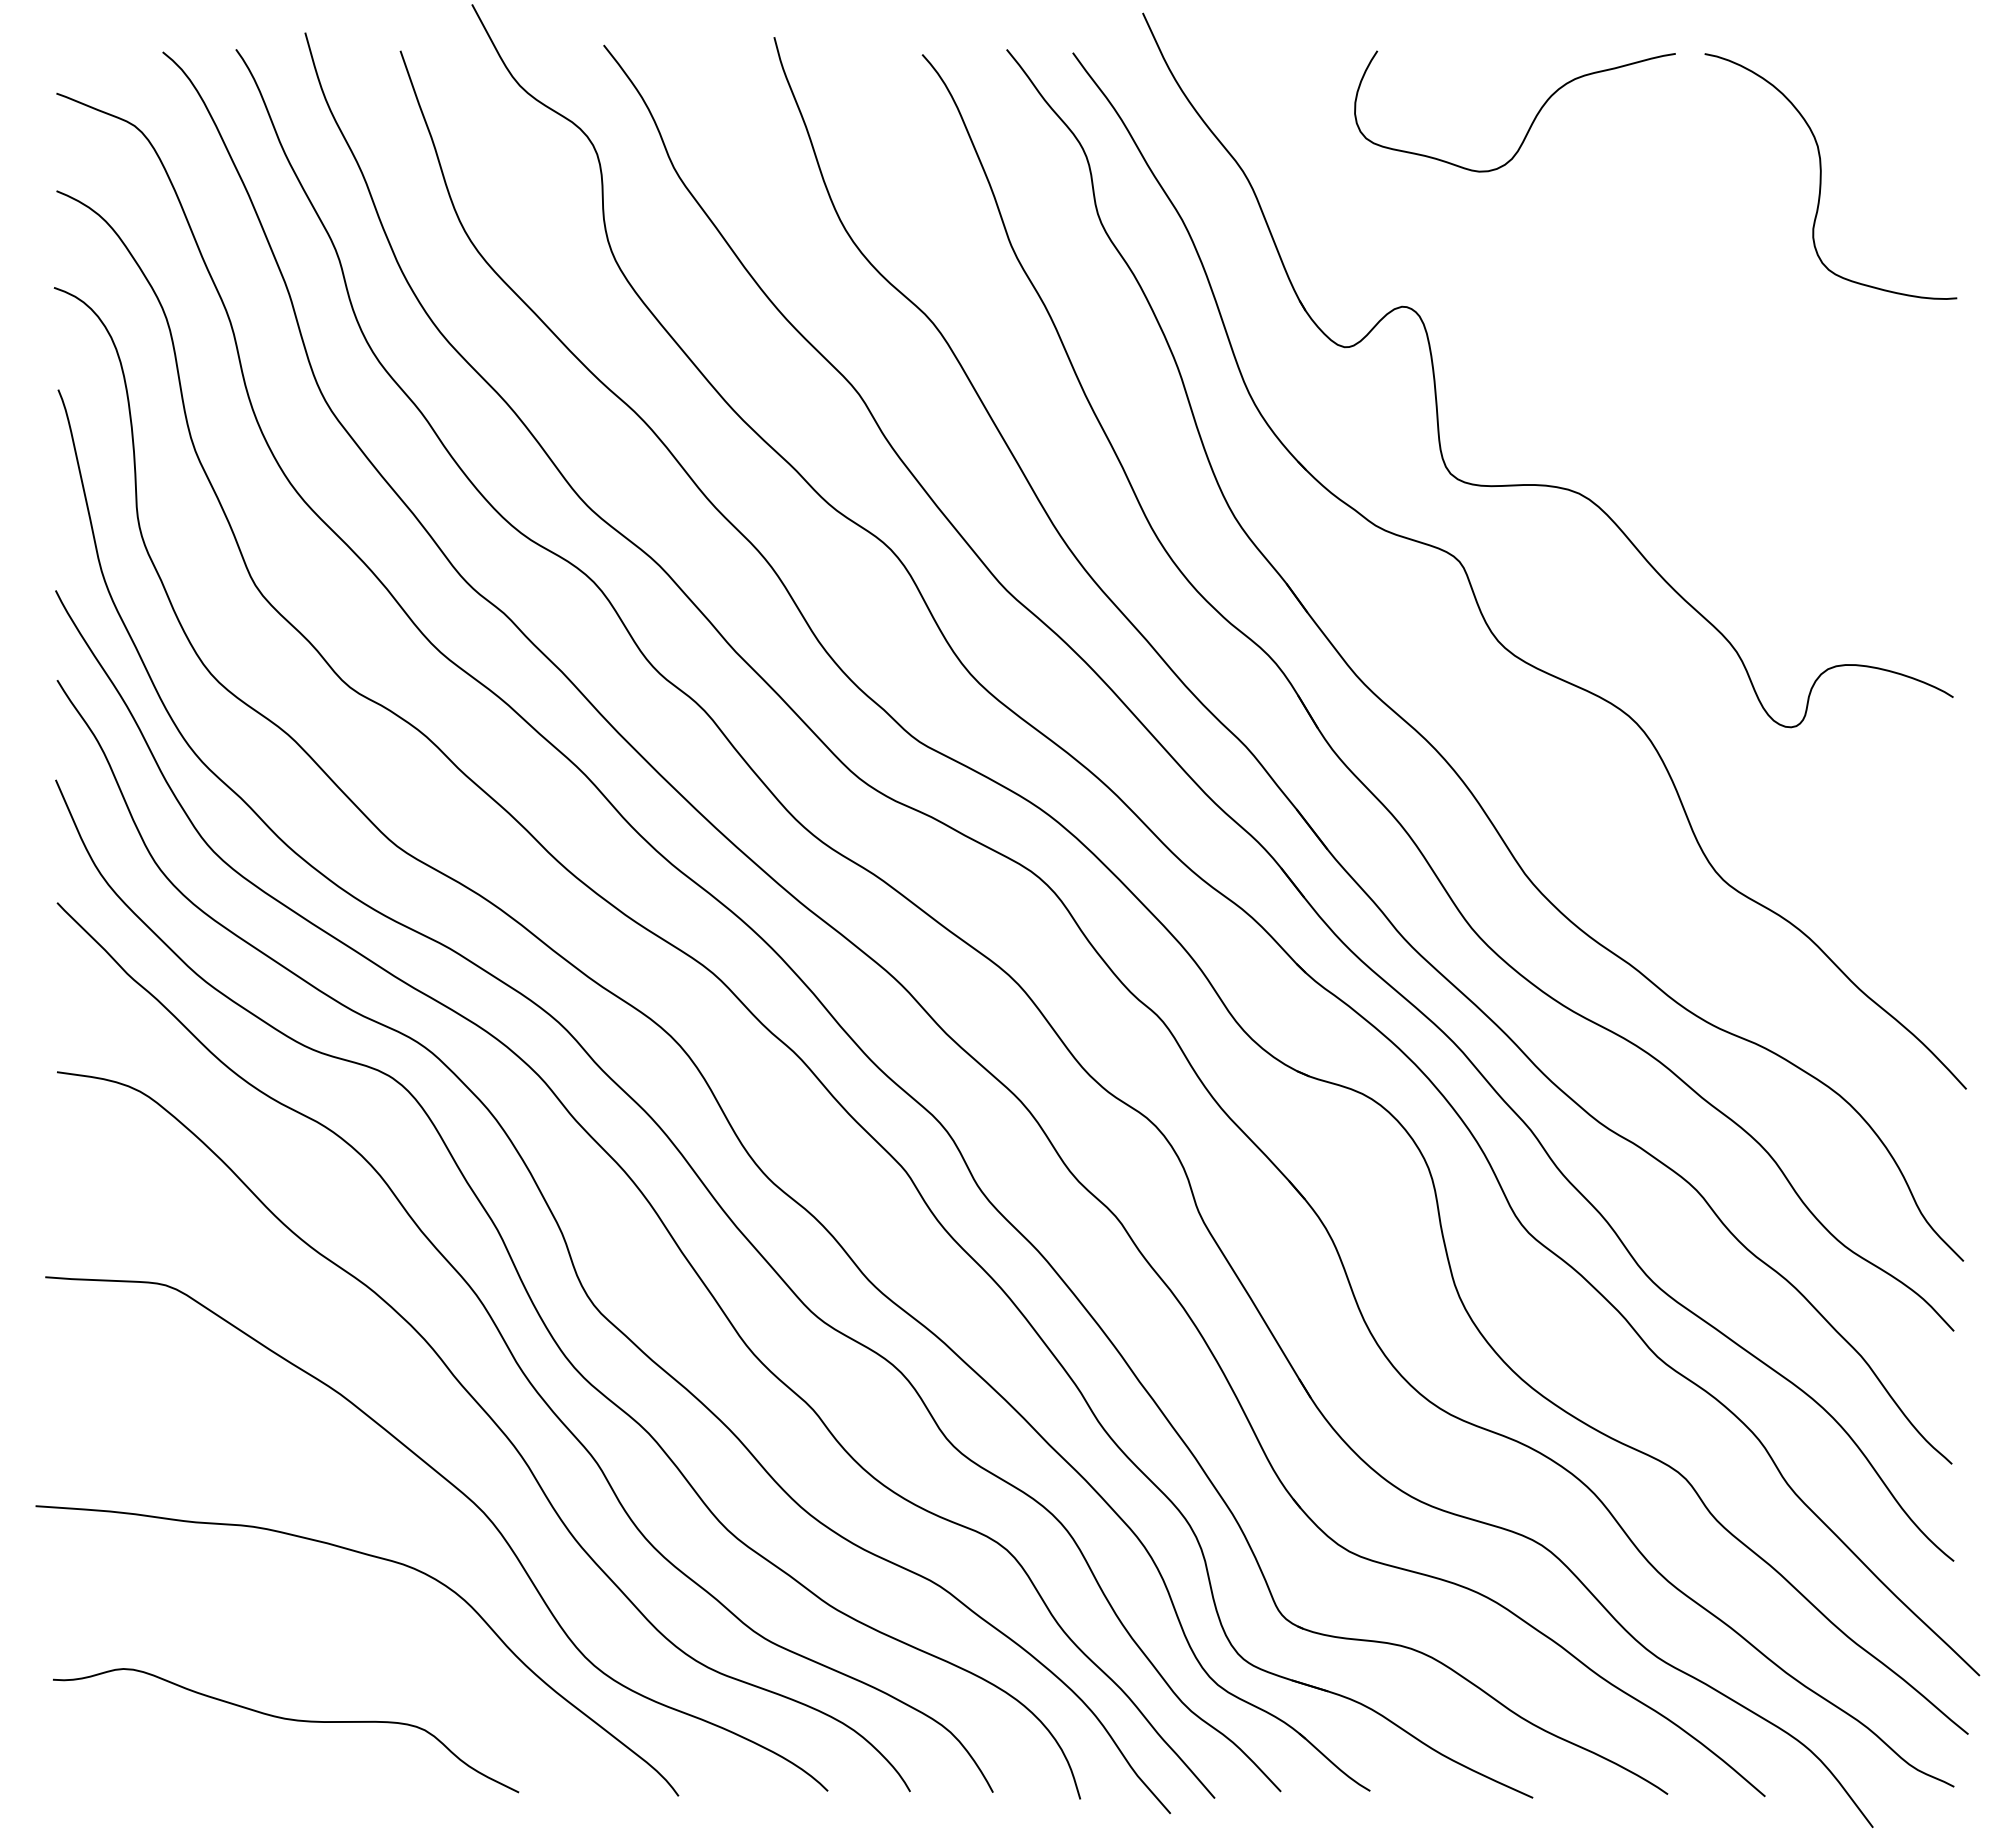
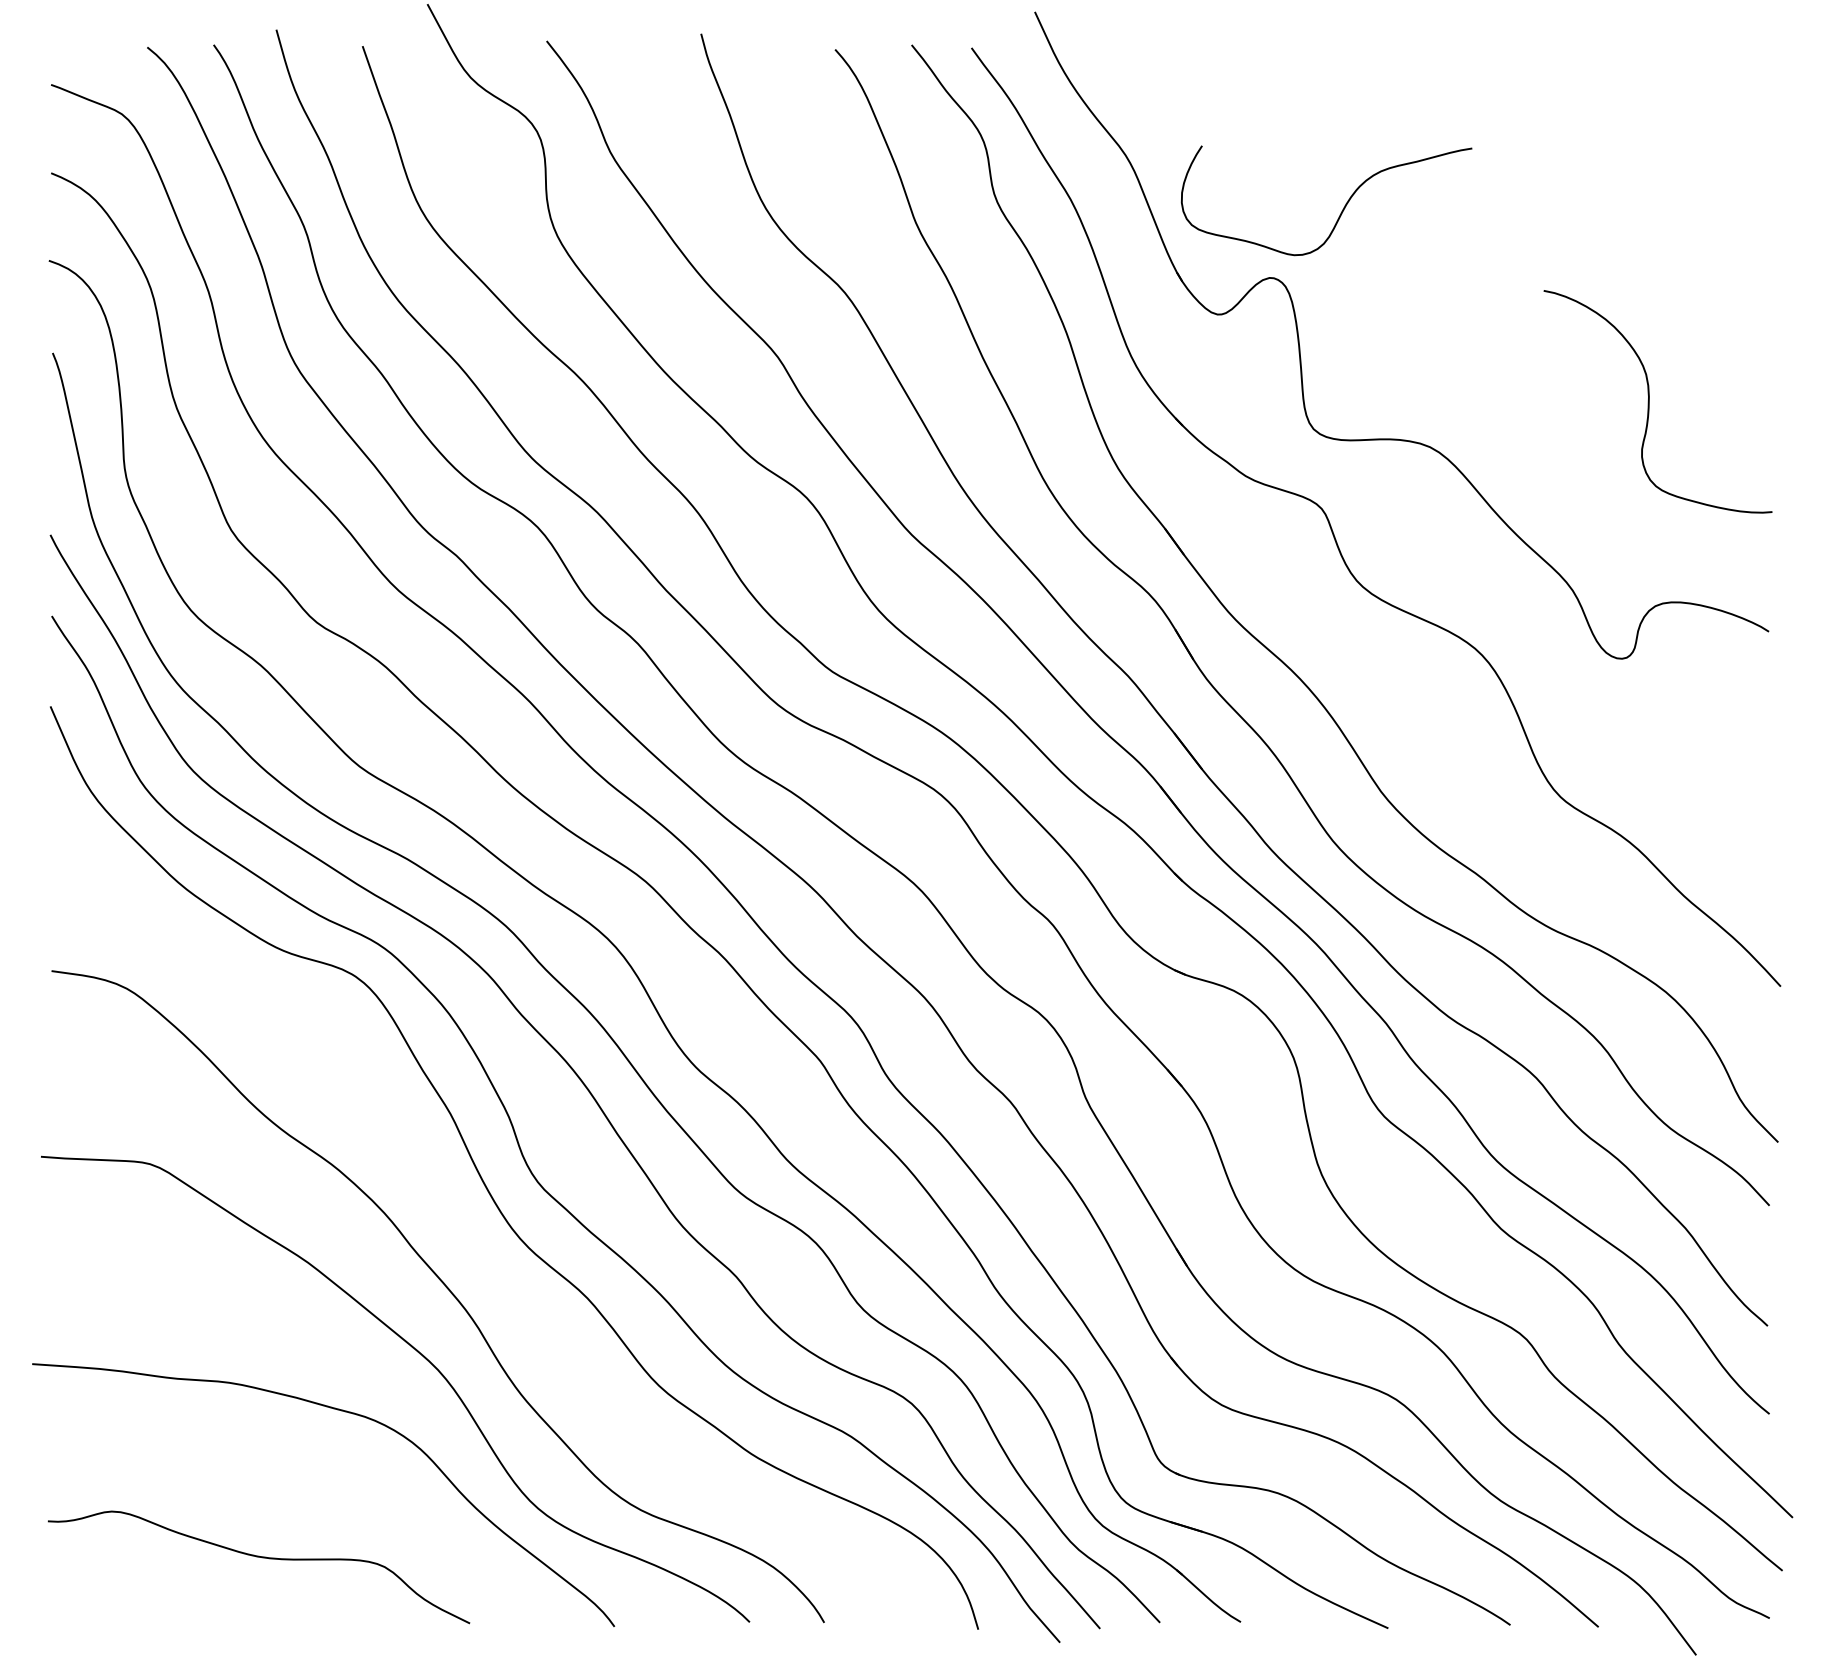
curve: (1532, 121) -> (1342, 209), moved
curve: (1821, 176) -> (1649, 401), moved
curve: (513, 1354) -> (464, 1226), removed

